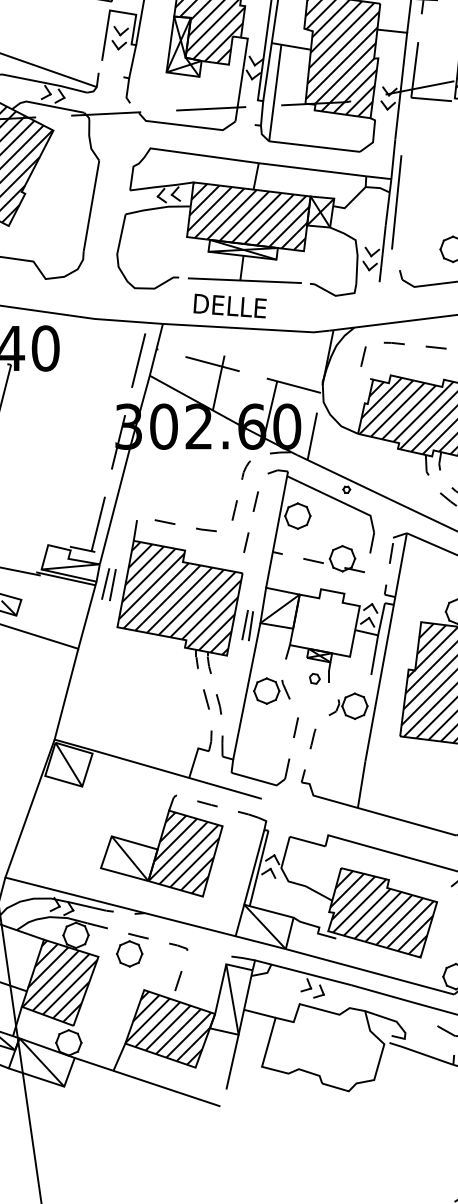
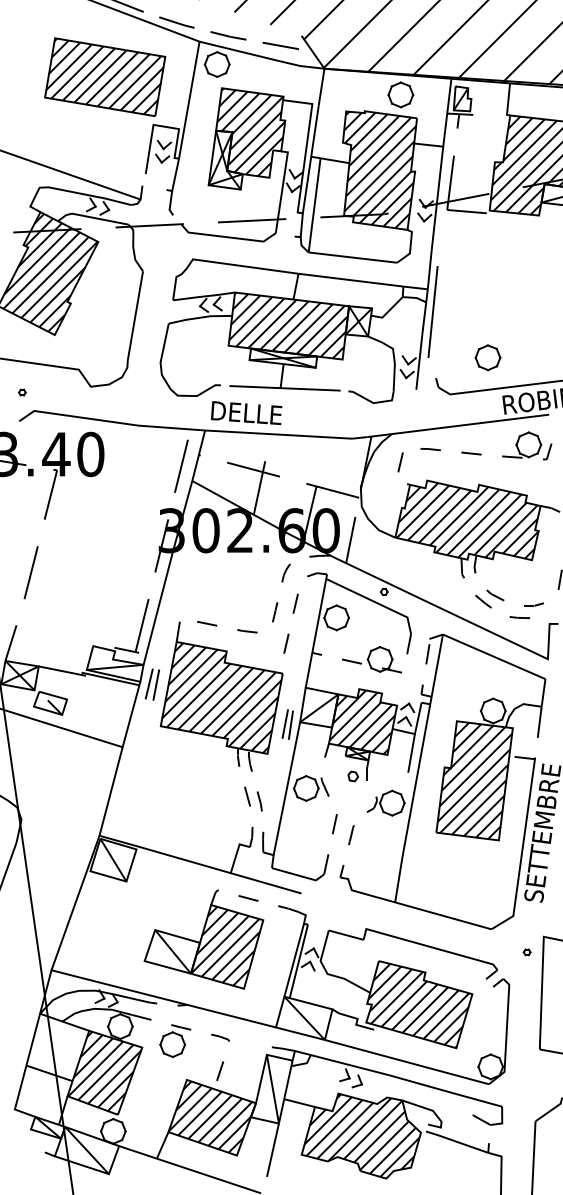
text: (230, 306) -> (246, 413), moved
hatch: (324, 623) -> (362, 722), added
hatch: (323, 1047) -> (361, 1135), added

